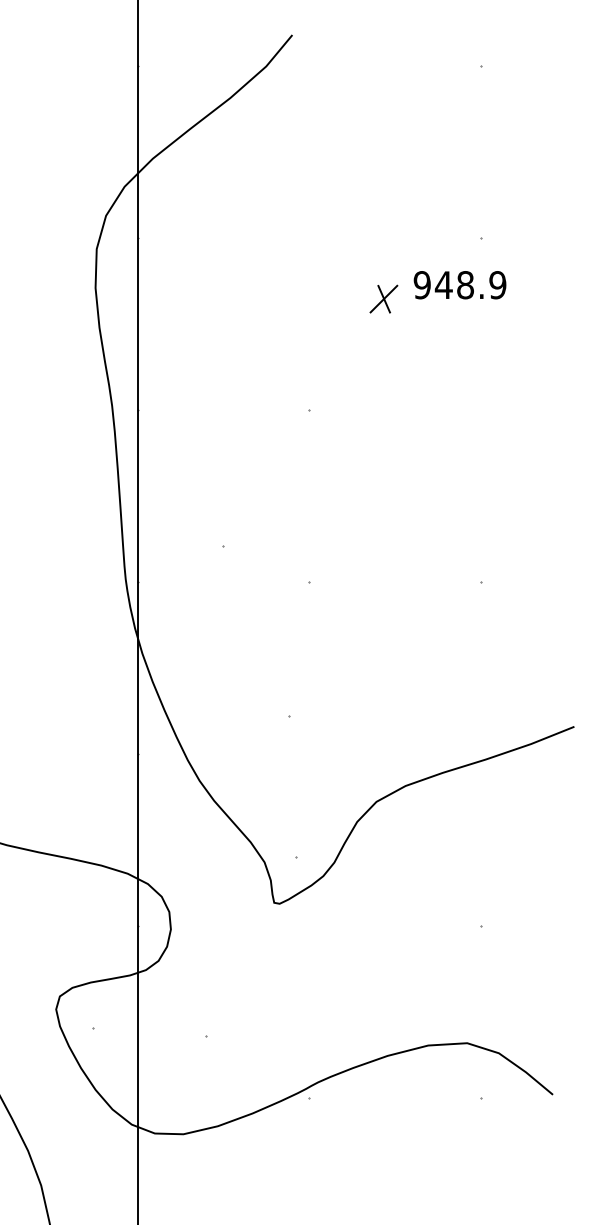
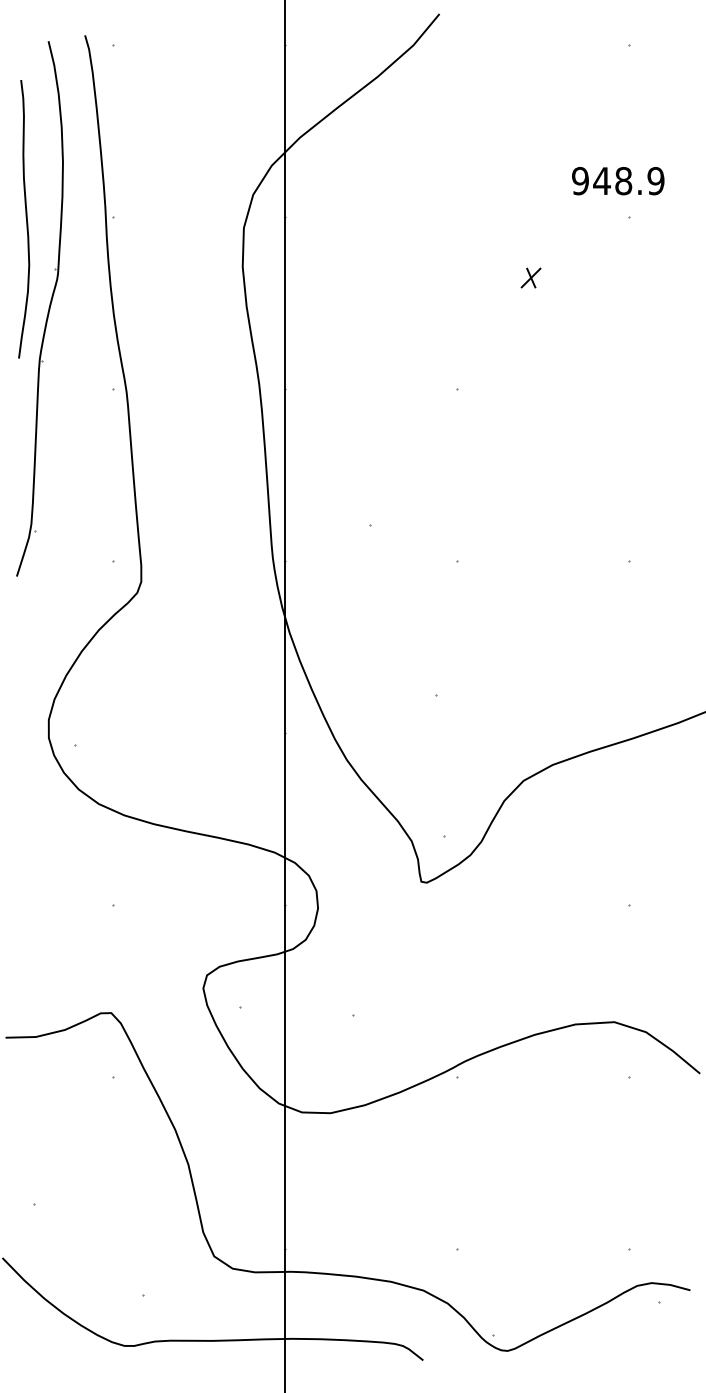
text: (460, 285) -> (618, 181), moved
part: (383, 298) -> (530, 277), size x0.7

